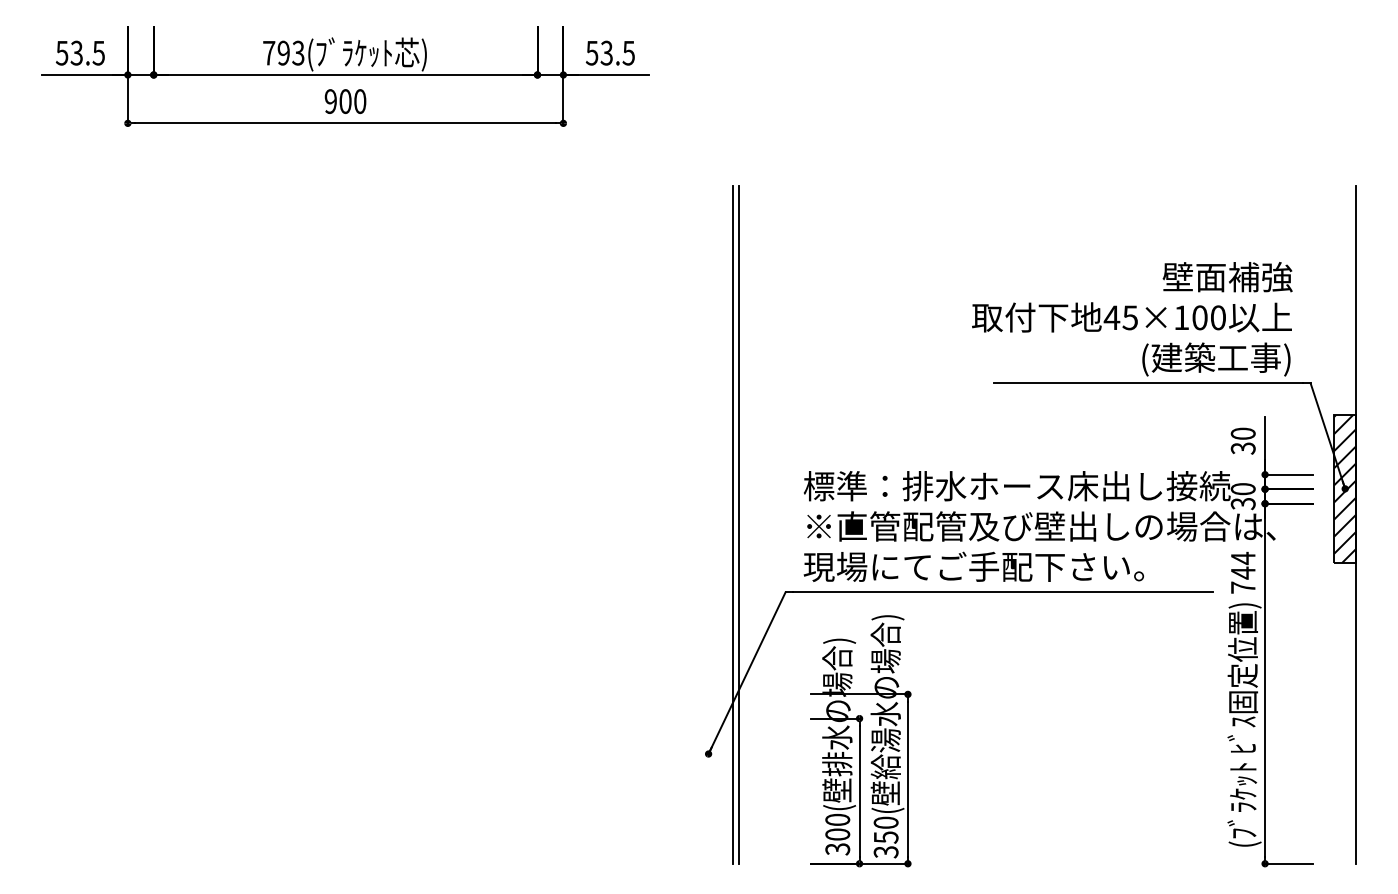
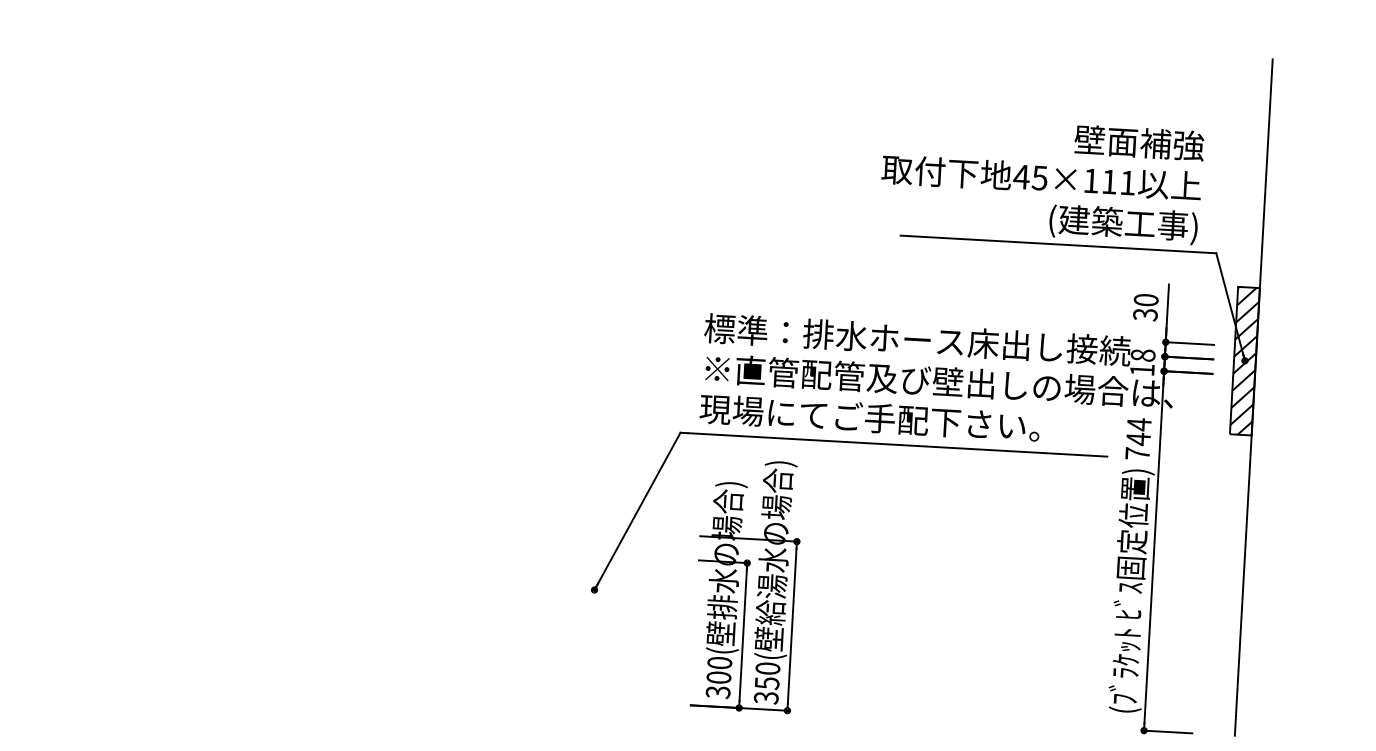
text: (1208, 317) -> (1118, 182), 45×100 -> 45×111
text: (1242, 496) -> (1141, 362), 30 -> 18
line: (732, 524) -> (631, 362), removed
line: (738, 524) -> (637, 362), removed

